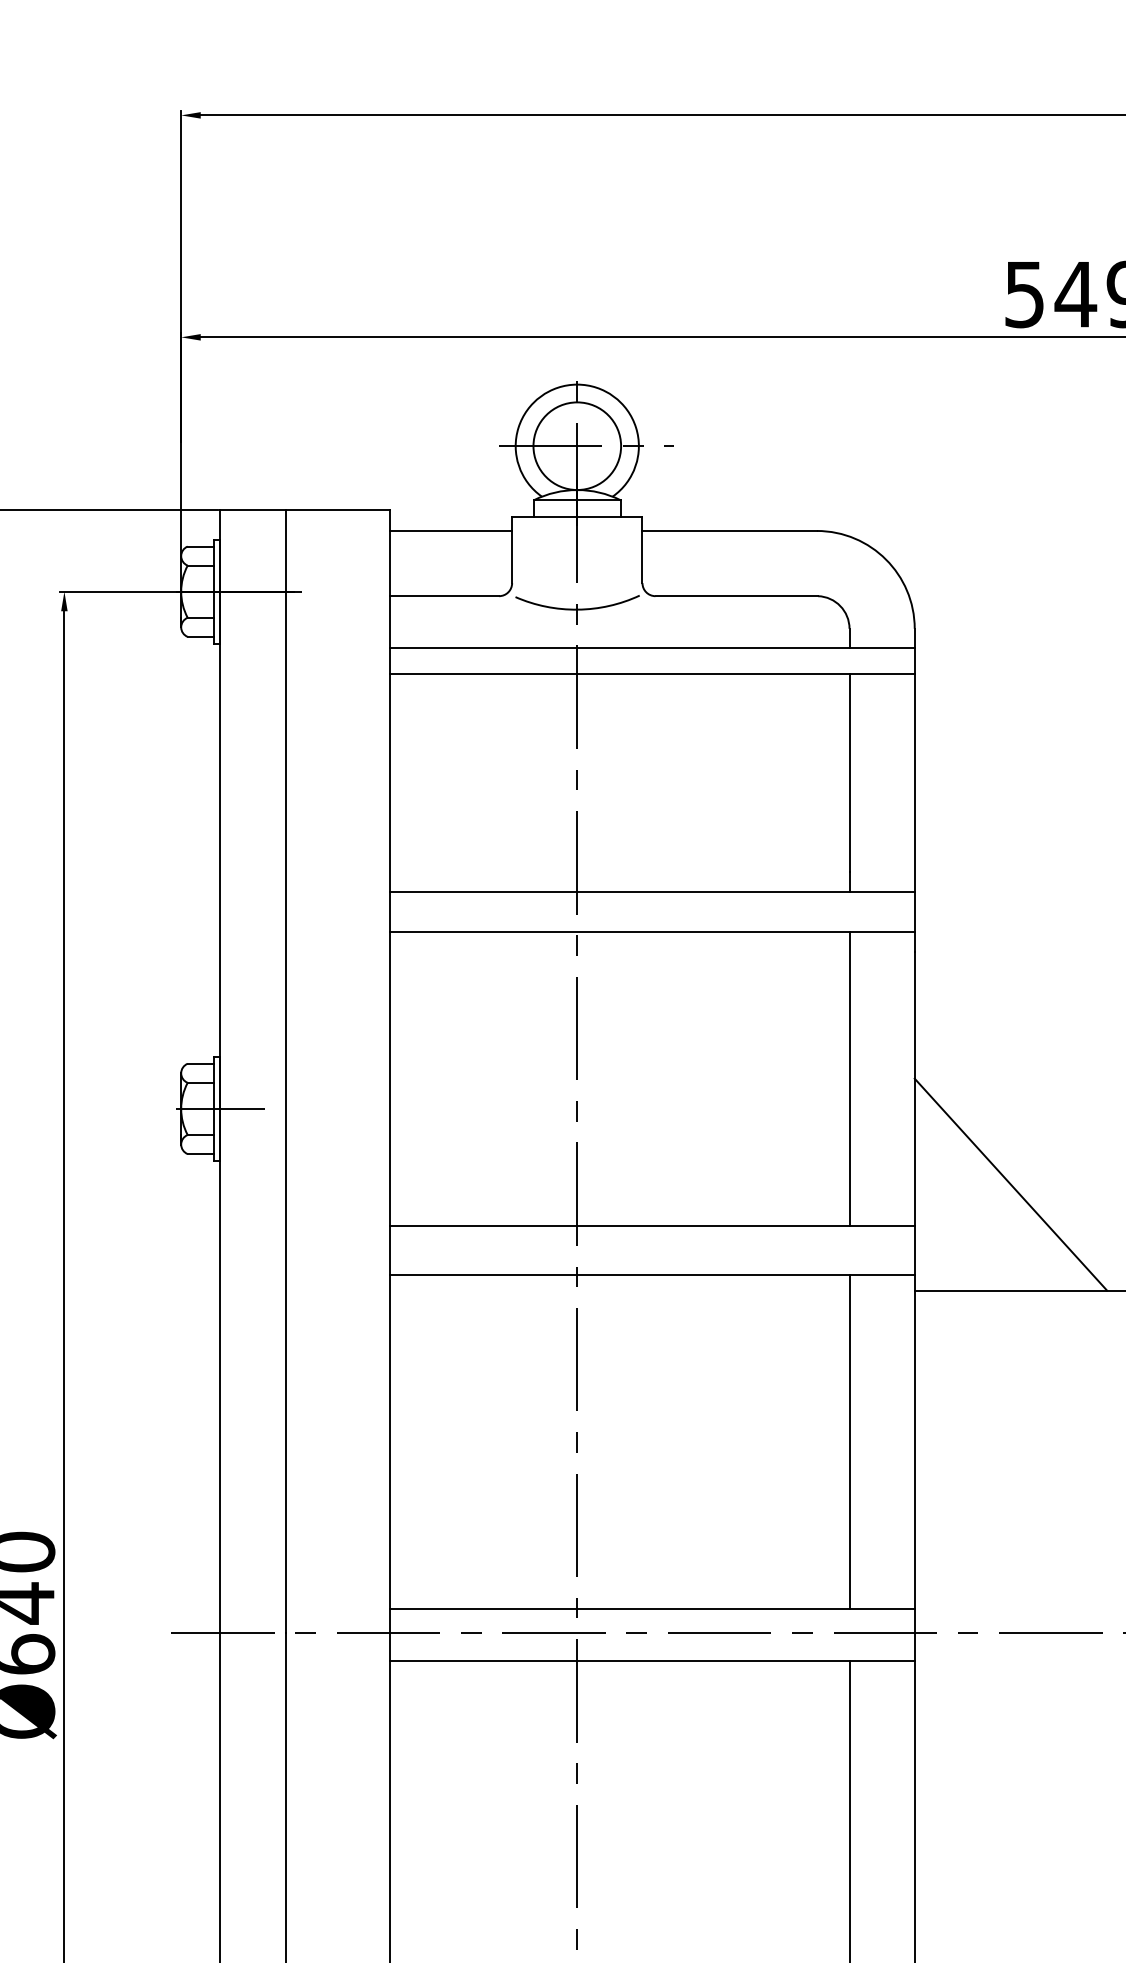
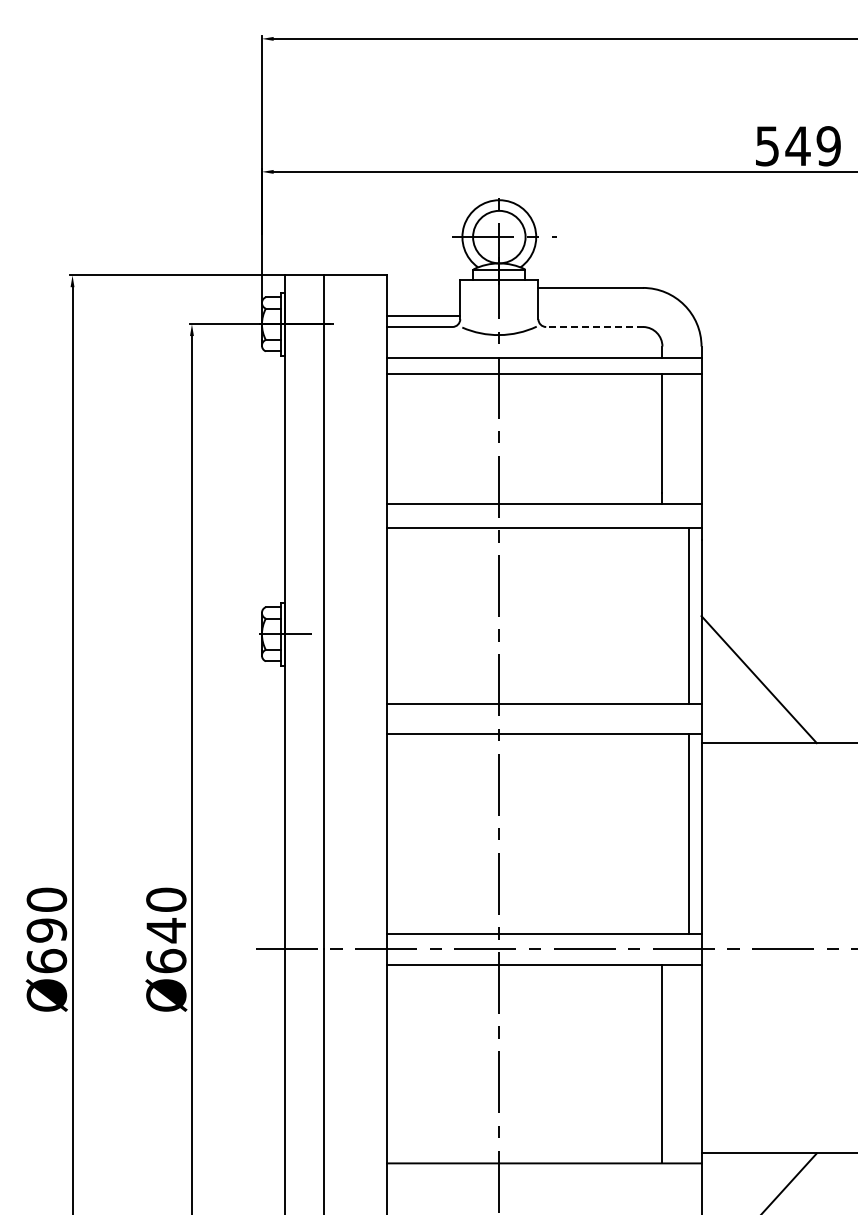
line: (450, 530) -> (423, 315), moved
line: (736, 596) -> (594, 327), solid -> dashed
line: (849, 1079) -> (689, 616), moved
line: (849, 1441) -> (689, 833), moved

